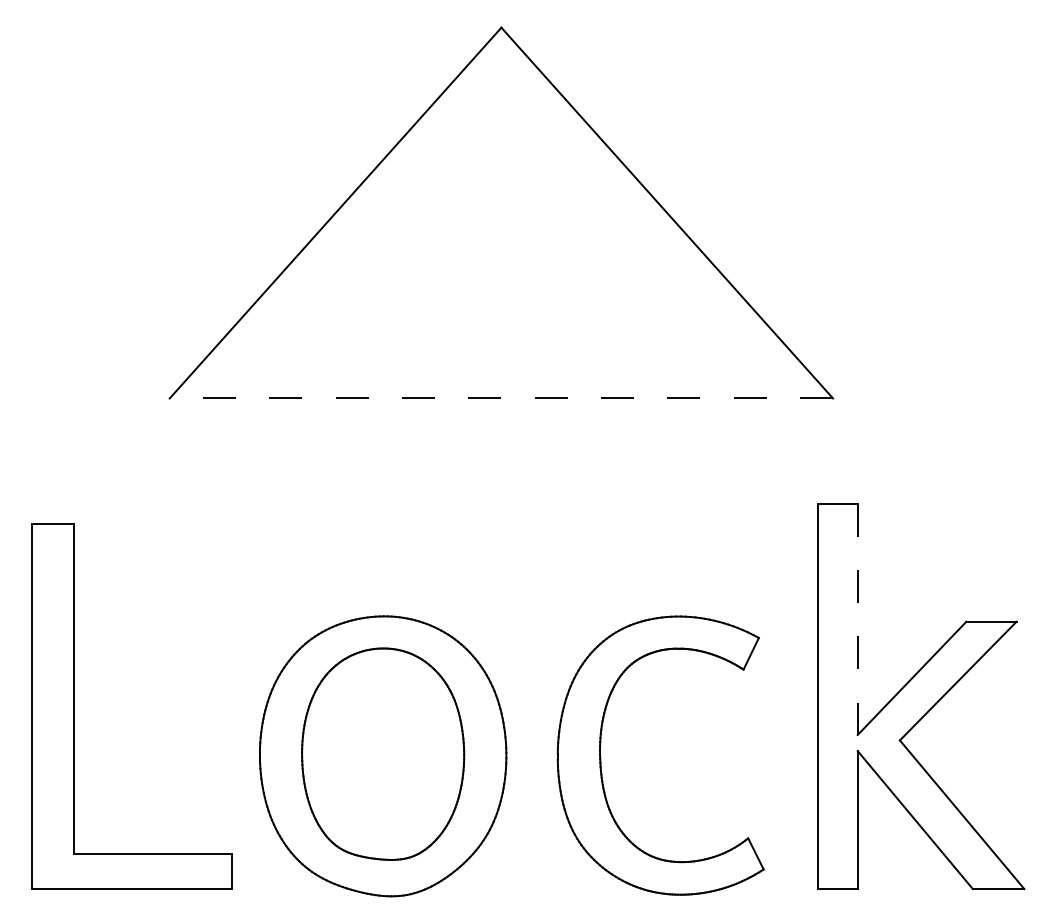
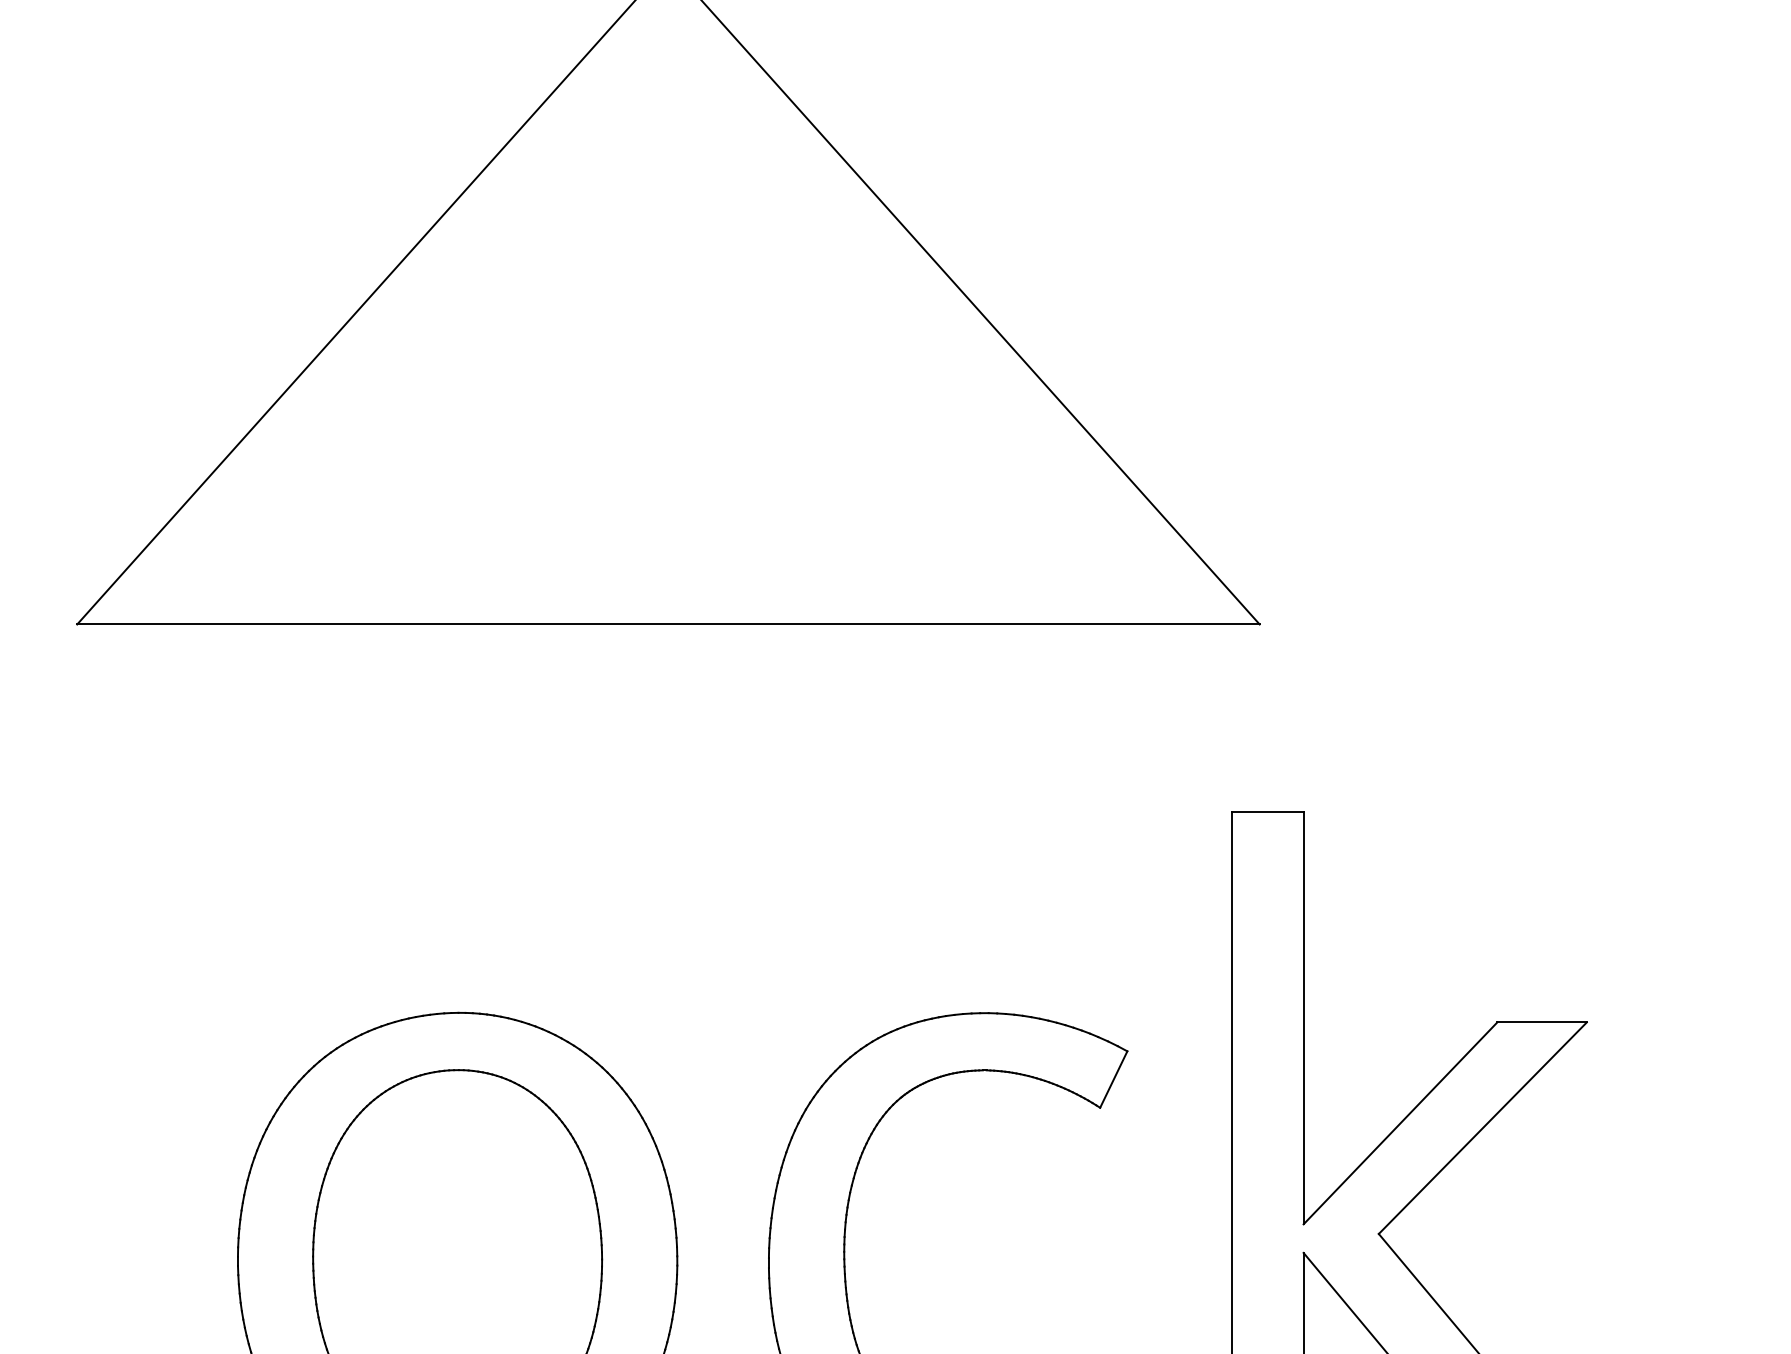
line: (501, 398) -> (668, 624), dashed -> solid
line: (857, 619) -> (1303, 1018), dashed -> solid

